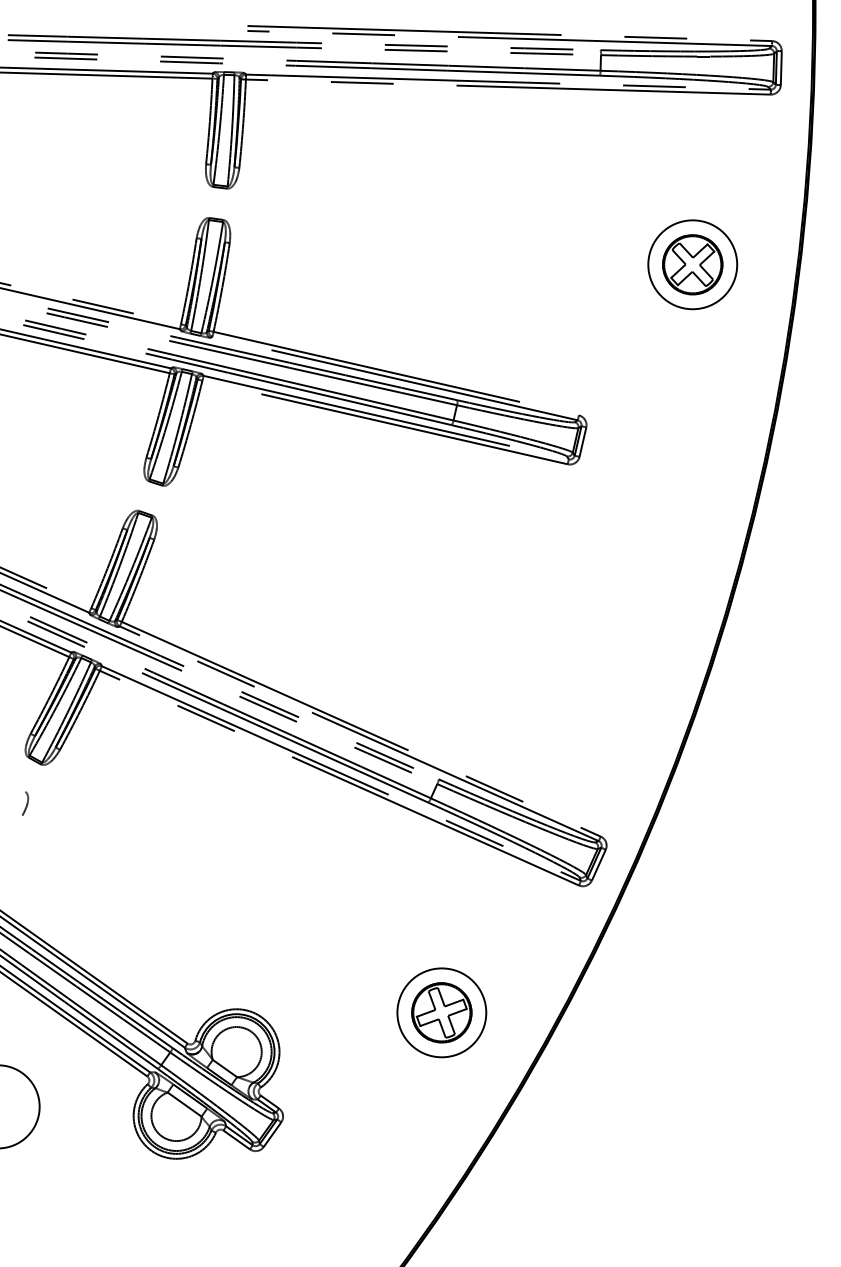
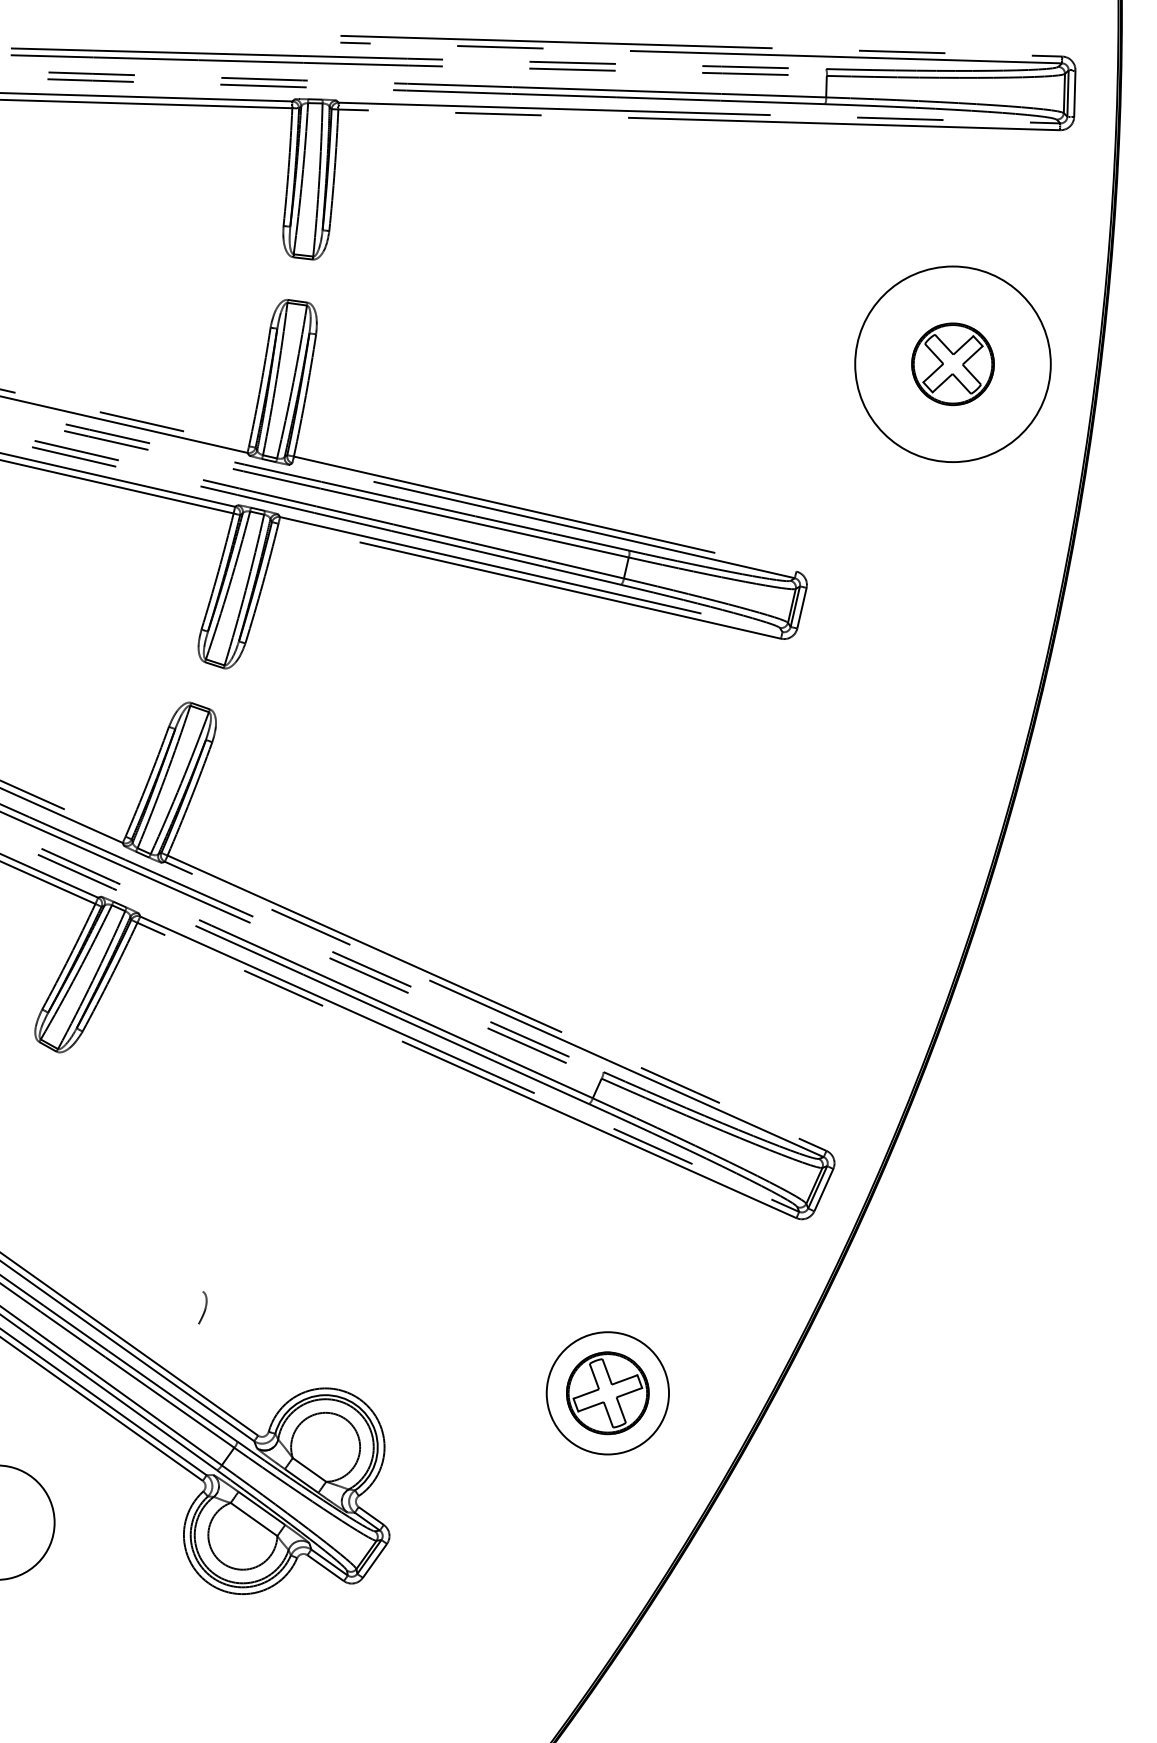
circle: (692, 264) -> (952, 363), size x1.6
curve: (26, 803) -> (204, 1307), moved

